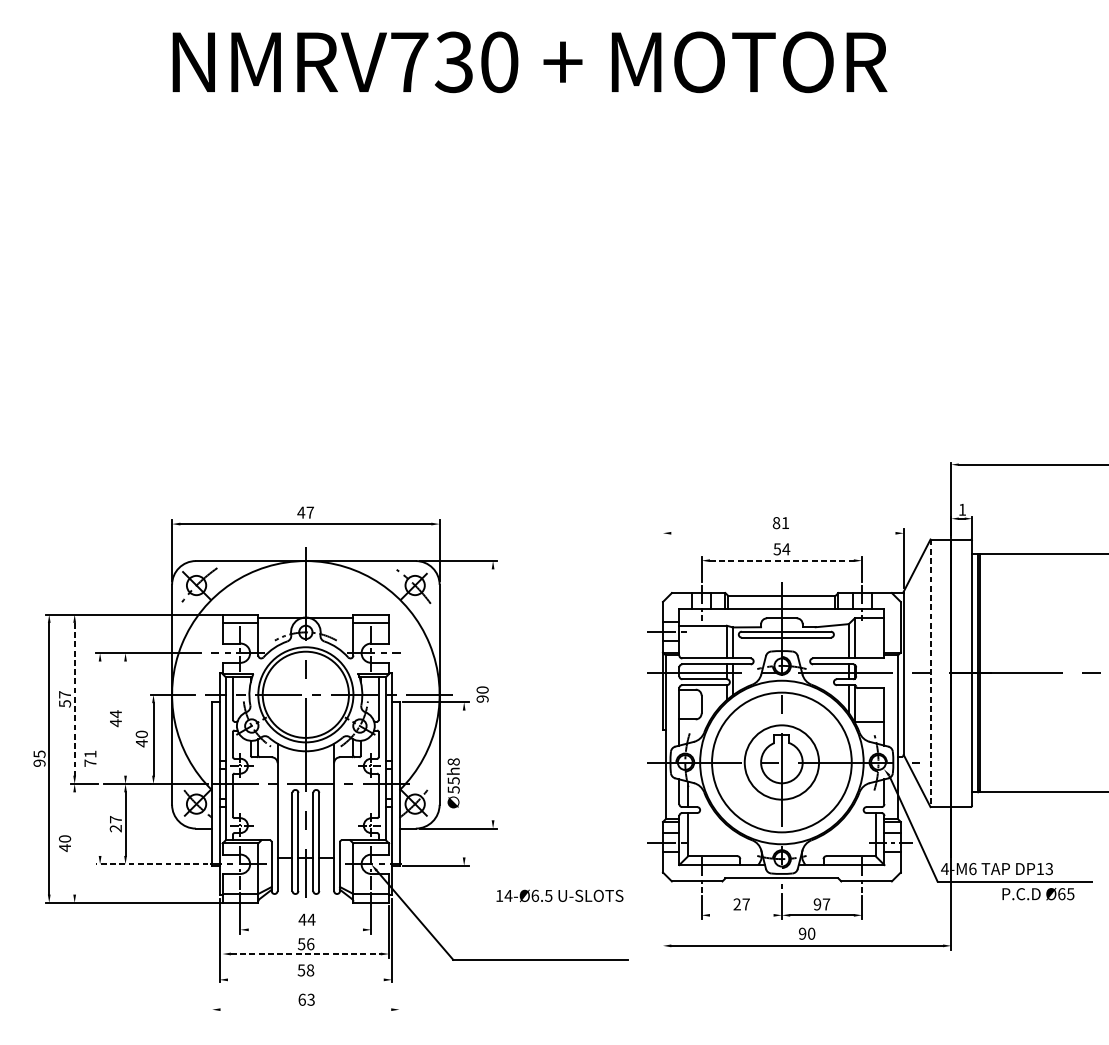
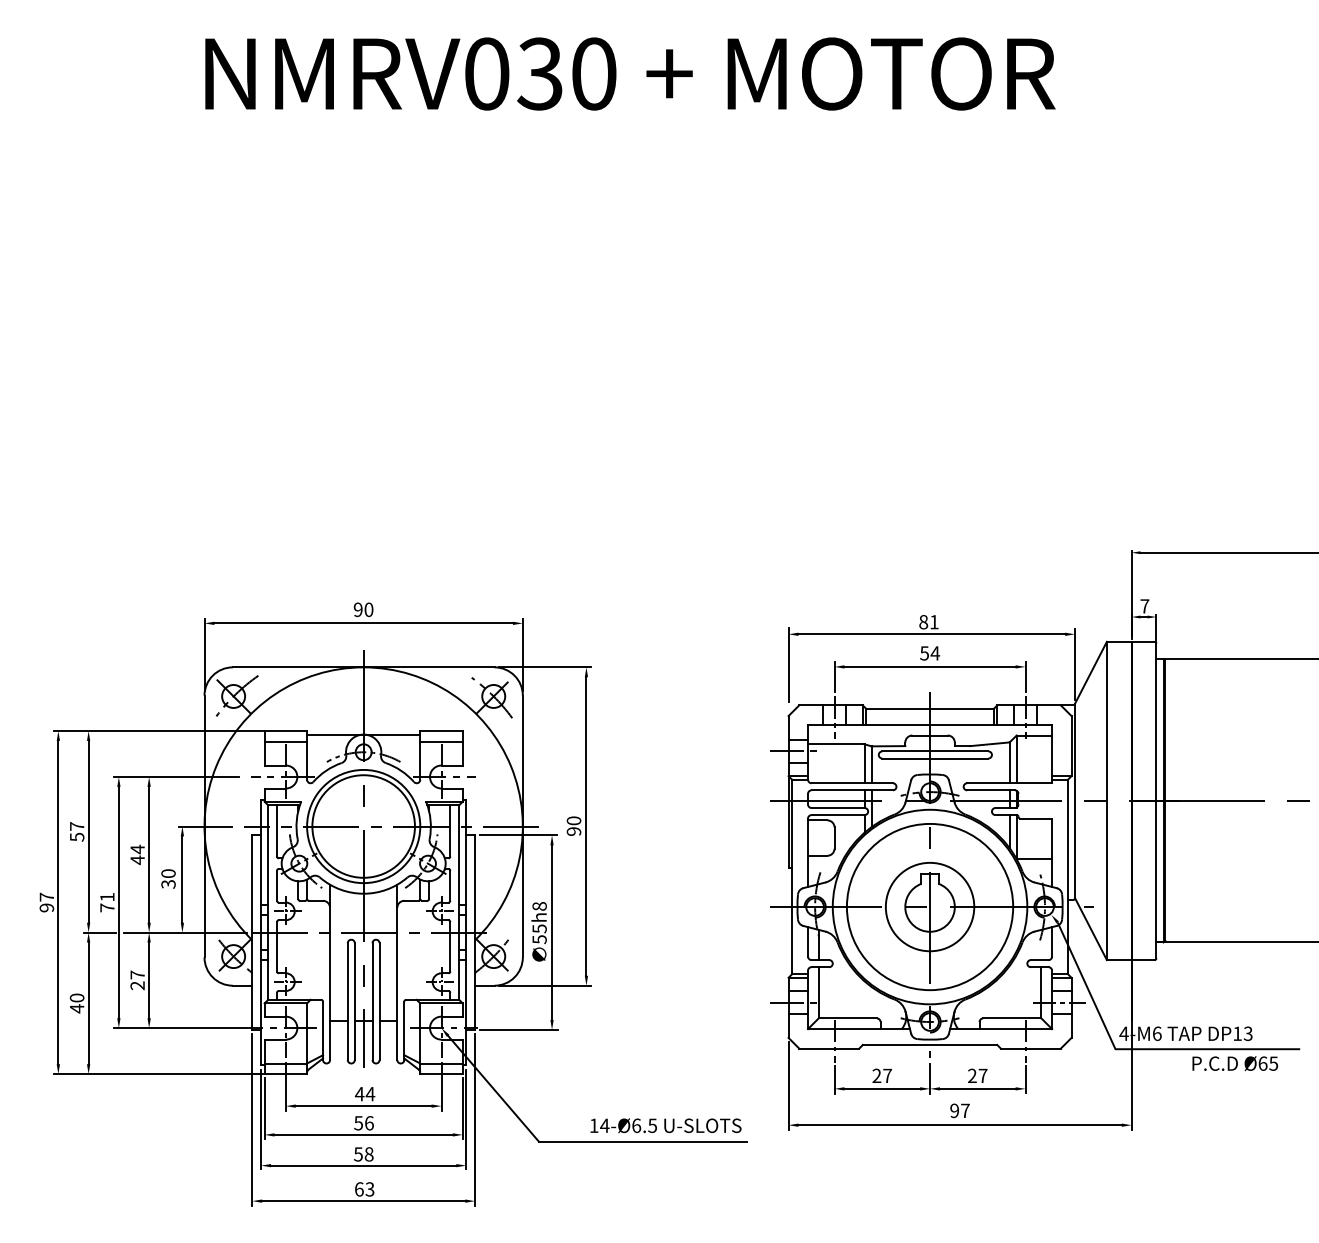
text: (409, 61) -> (487, 73), NMRV730 -> NMRV030
text: (962, 509) -> (1144, 606), 1 -> 7
text: (305, 512) -> (363, 609), 47 -> 90
line: (783, 533) -> (931, 634), added
line: (662, 558) -> (788, 664), added
line: (782, 560) -> (930, 666), dashed -> solid
line: (930, 673) -> (1106, 801), dashed -> solid
line: (493, 694) -> (586, 826), added
line: (74, 699) -> (88, 831), dashed -> solid
line: (125, 718) -> (149, 854), added
text: (141, 743) -> (168, 884), 40 -> 30
text: (39, 753) -> (46, 896), 95 -> 97
line: (99, 758) -> (118, 902), added
line: (464, 783) -> (552, 932), added
line: (74, 843) -> (88, 1003), added
line: (152, 864) -> (181, 1028), dashed -> solid
text: (559, 895) -> (665, 1125), moved
text: (817, 904) -> (972, 1076), 97 -> 27
line: (662, 912) -> (788, 1085), added
line: (741, 915) -> (882, 1088), added
line: (305, 930) -> (363, 1106), added
line: (222, 931) -> (264, 1108), added
text: (811, 933) -> (965, 1110), 90 -> 97
line: (212, 941) -> (252, 1119), added
line: (399, 941) -> (475, 1119), added
line: (306, 953) -> (364, 1134), dashed -> solid
line: (305, 979) -> (363, 1165), added
line: (305, 1009) -> (363, 1201), added

